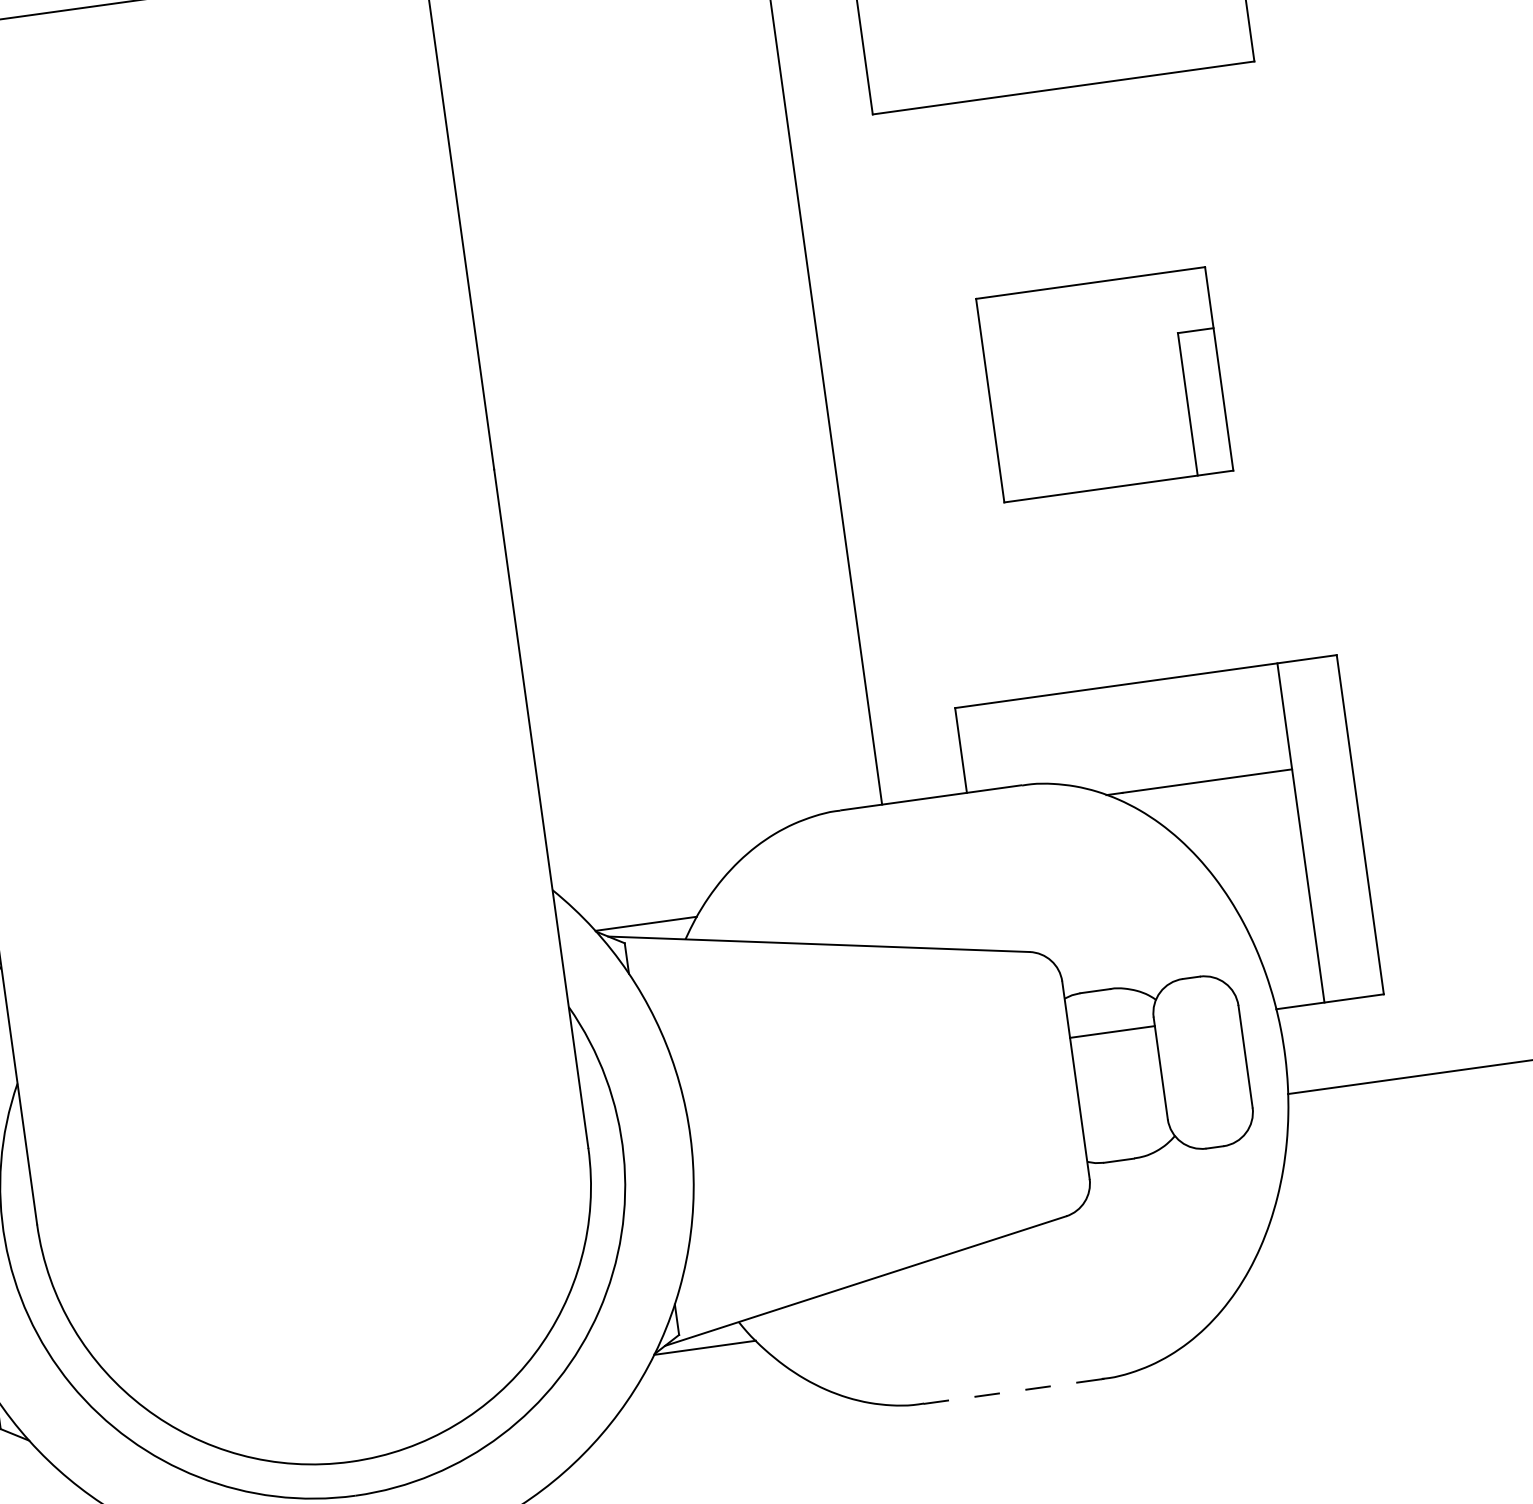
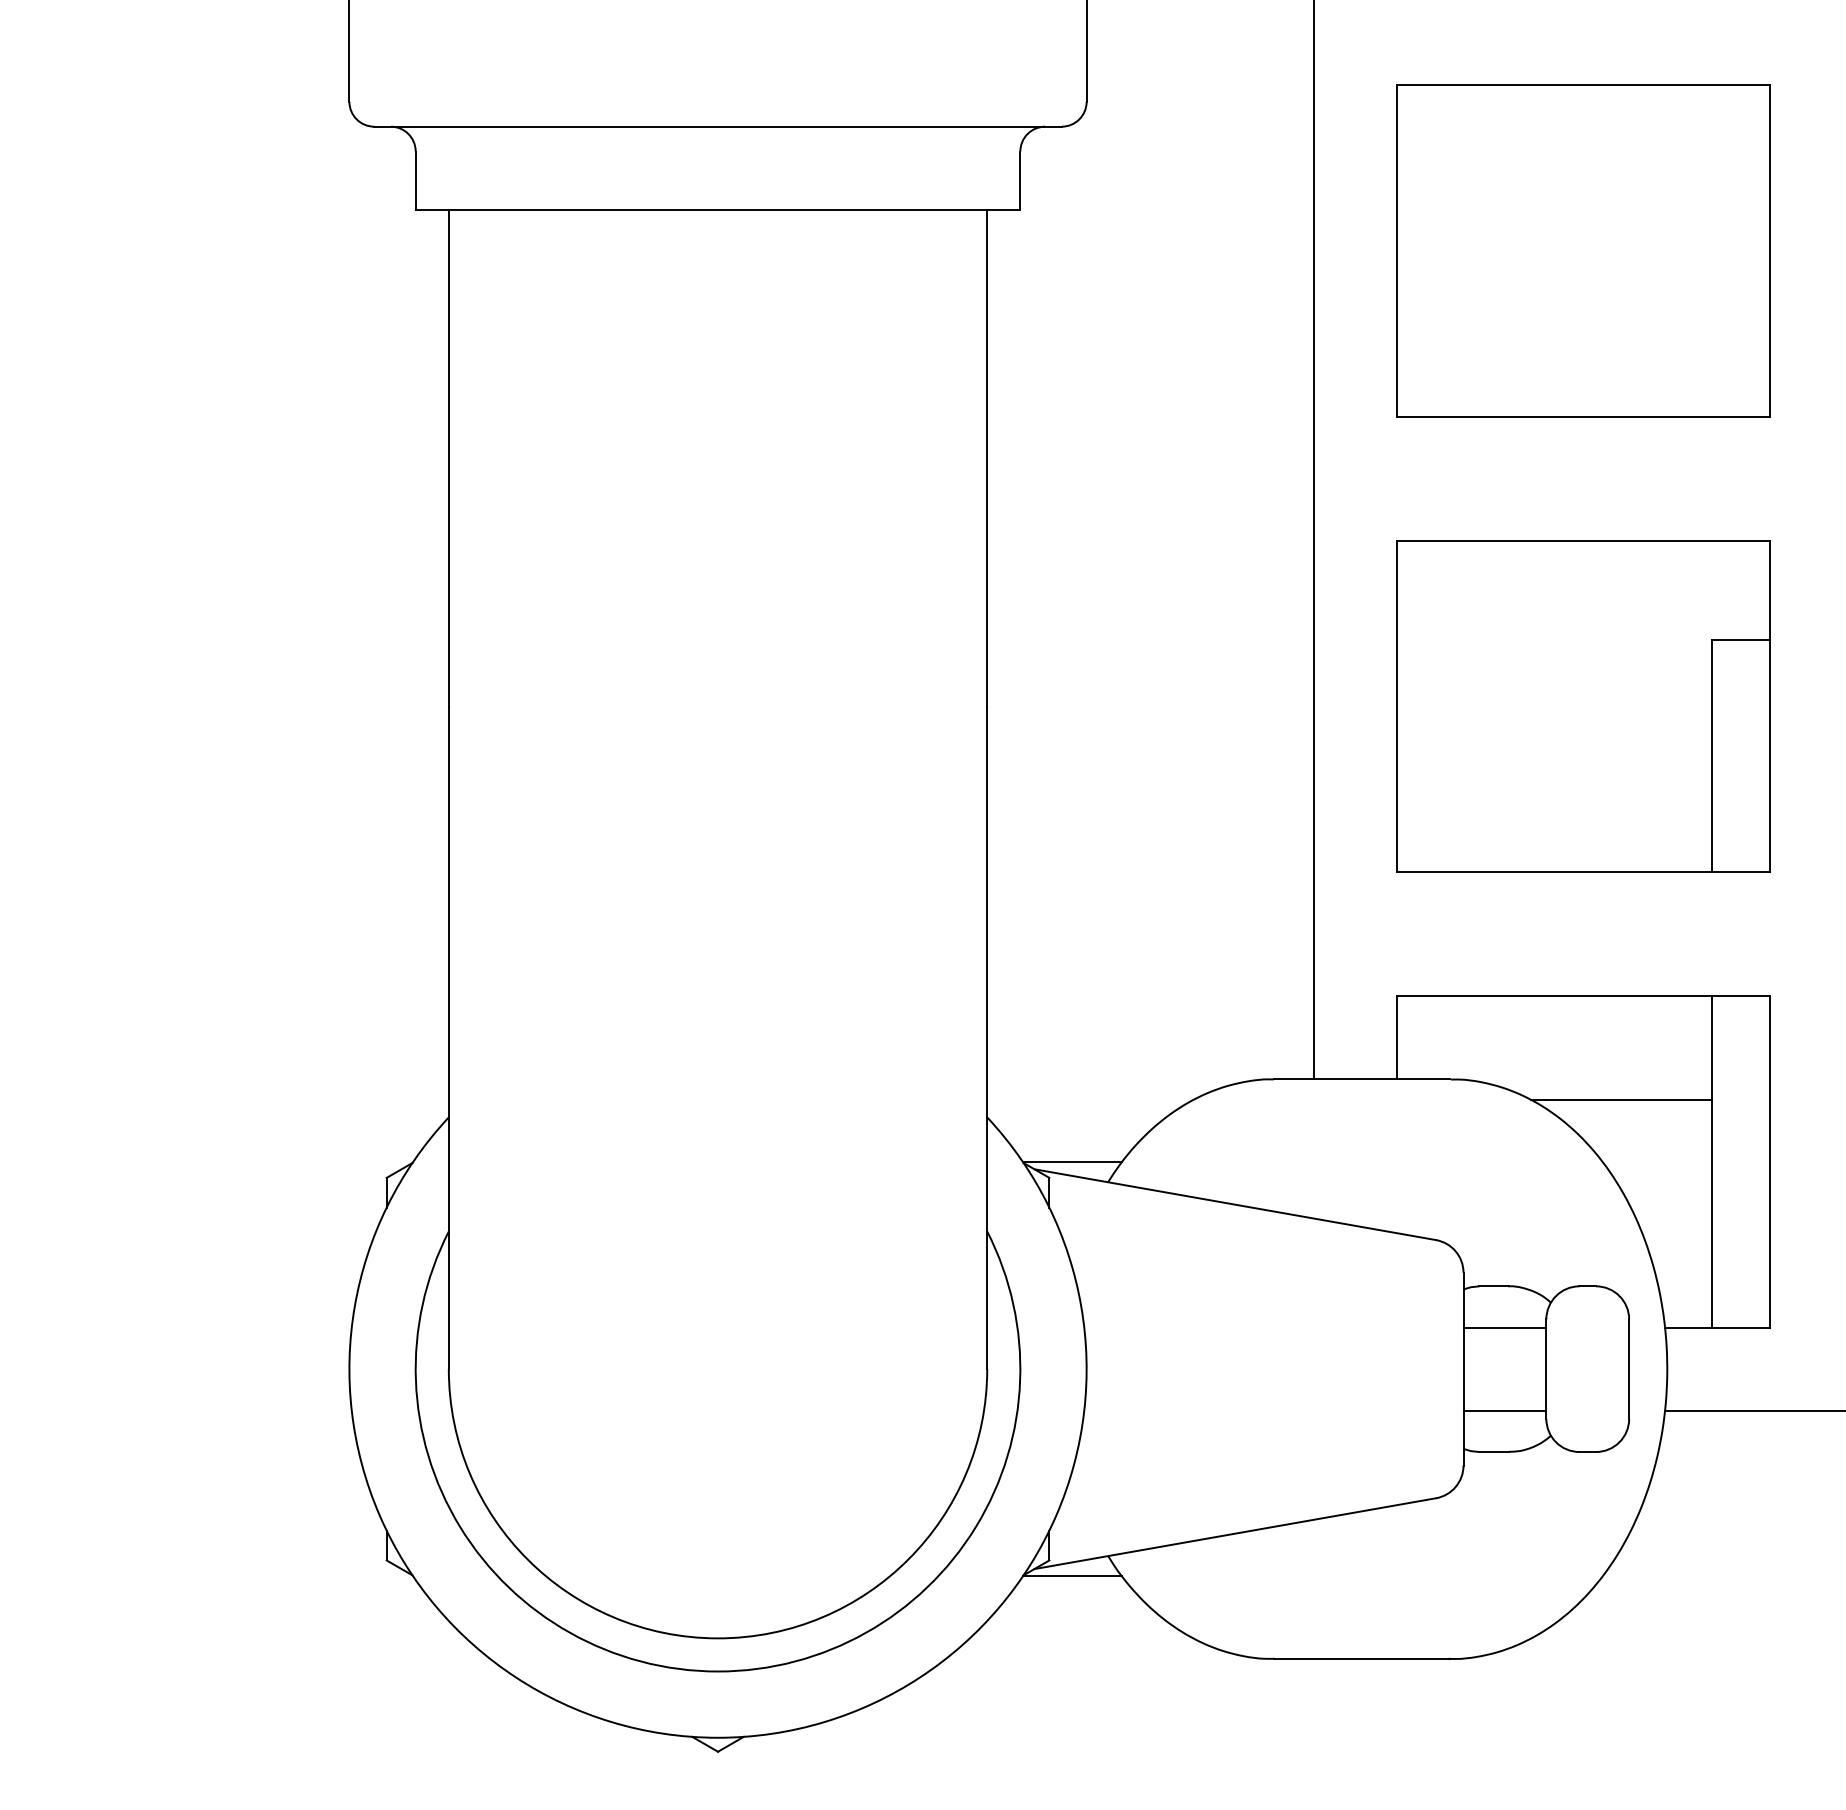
part: (1104, 384) -> (1583, 706), size x1.67
line: (1123, 1116) -> (1504, 1410), added
line: (1013, 1391) -> (1362, 1659), dashed -> solid

